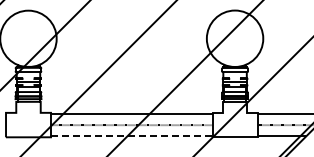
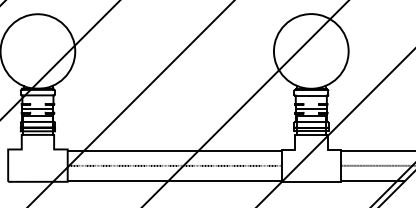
line: (131, 136) -> (174, 180), dashed -> solid

